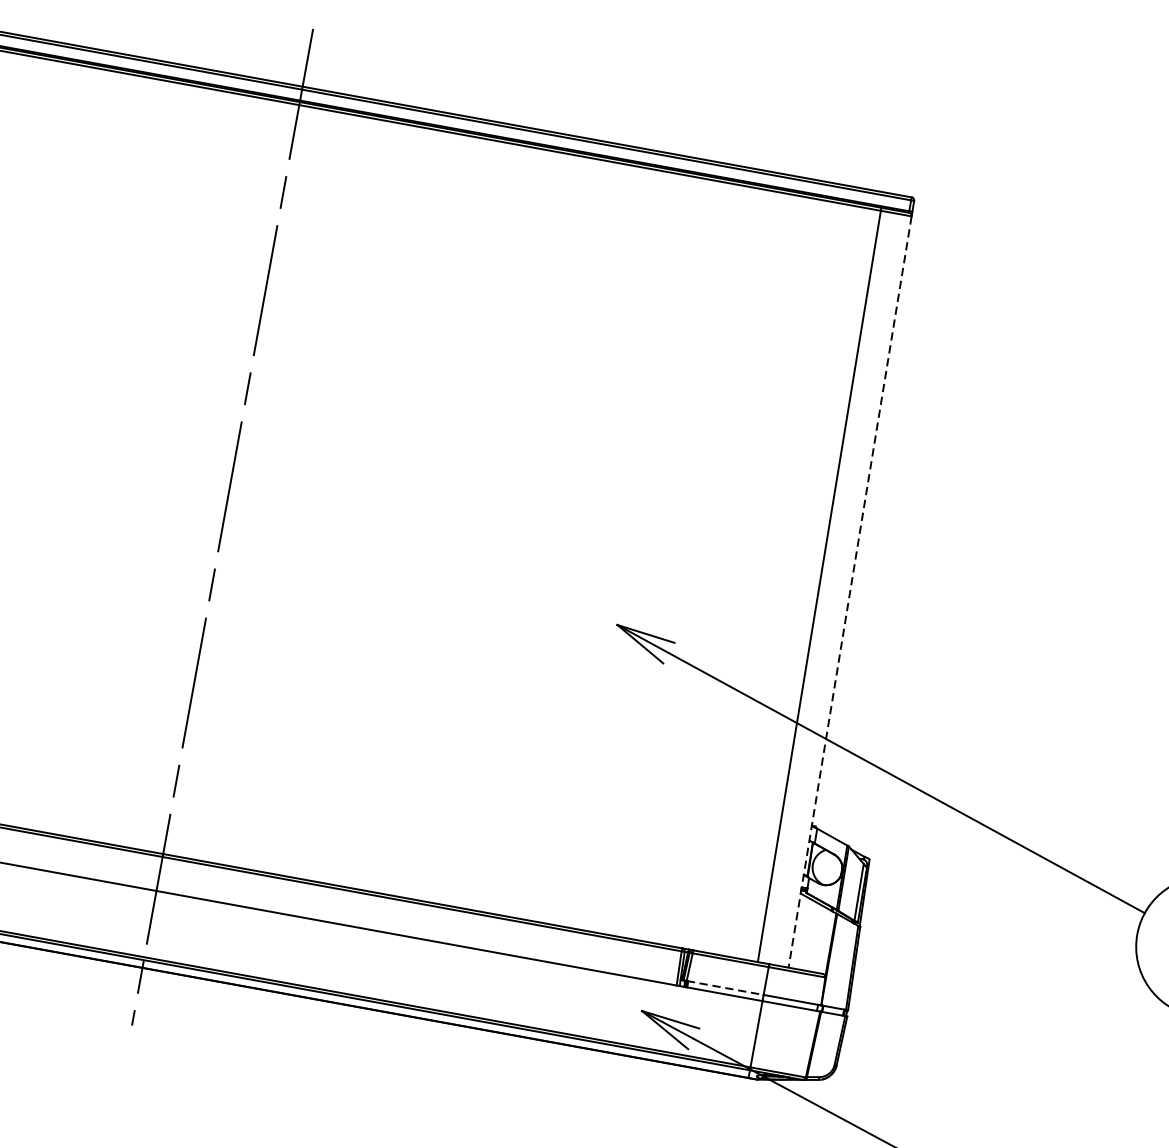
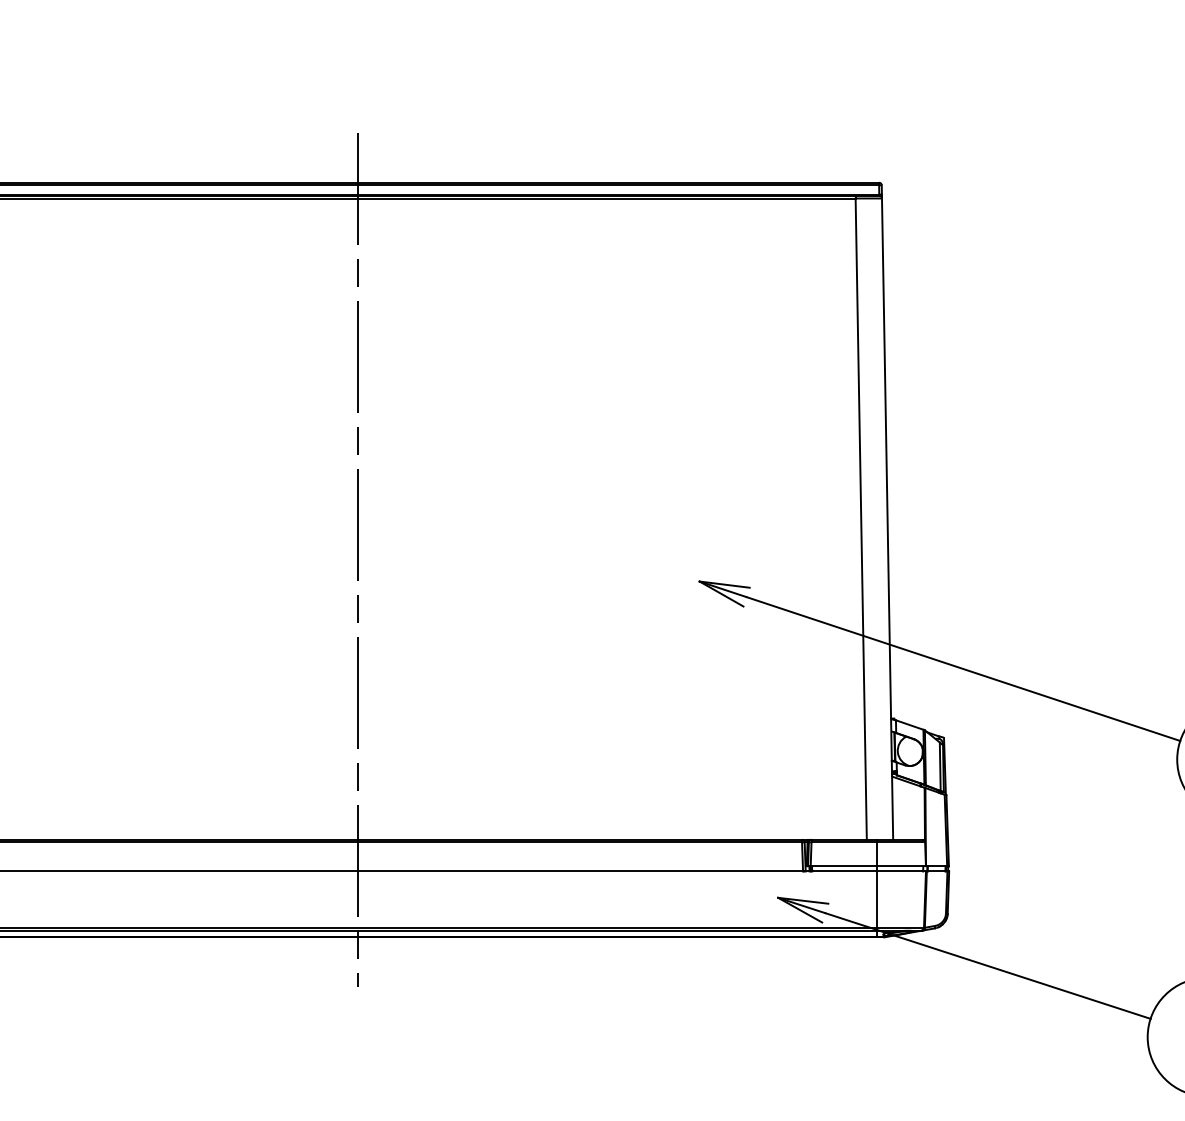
line: (849, 592) -> (887, 519), dashed -> solid
line: (724, 988) -> (843, 866), dashed -> solid

